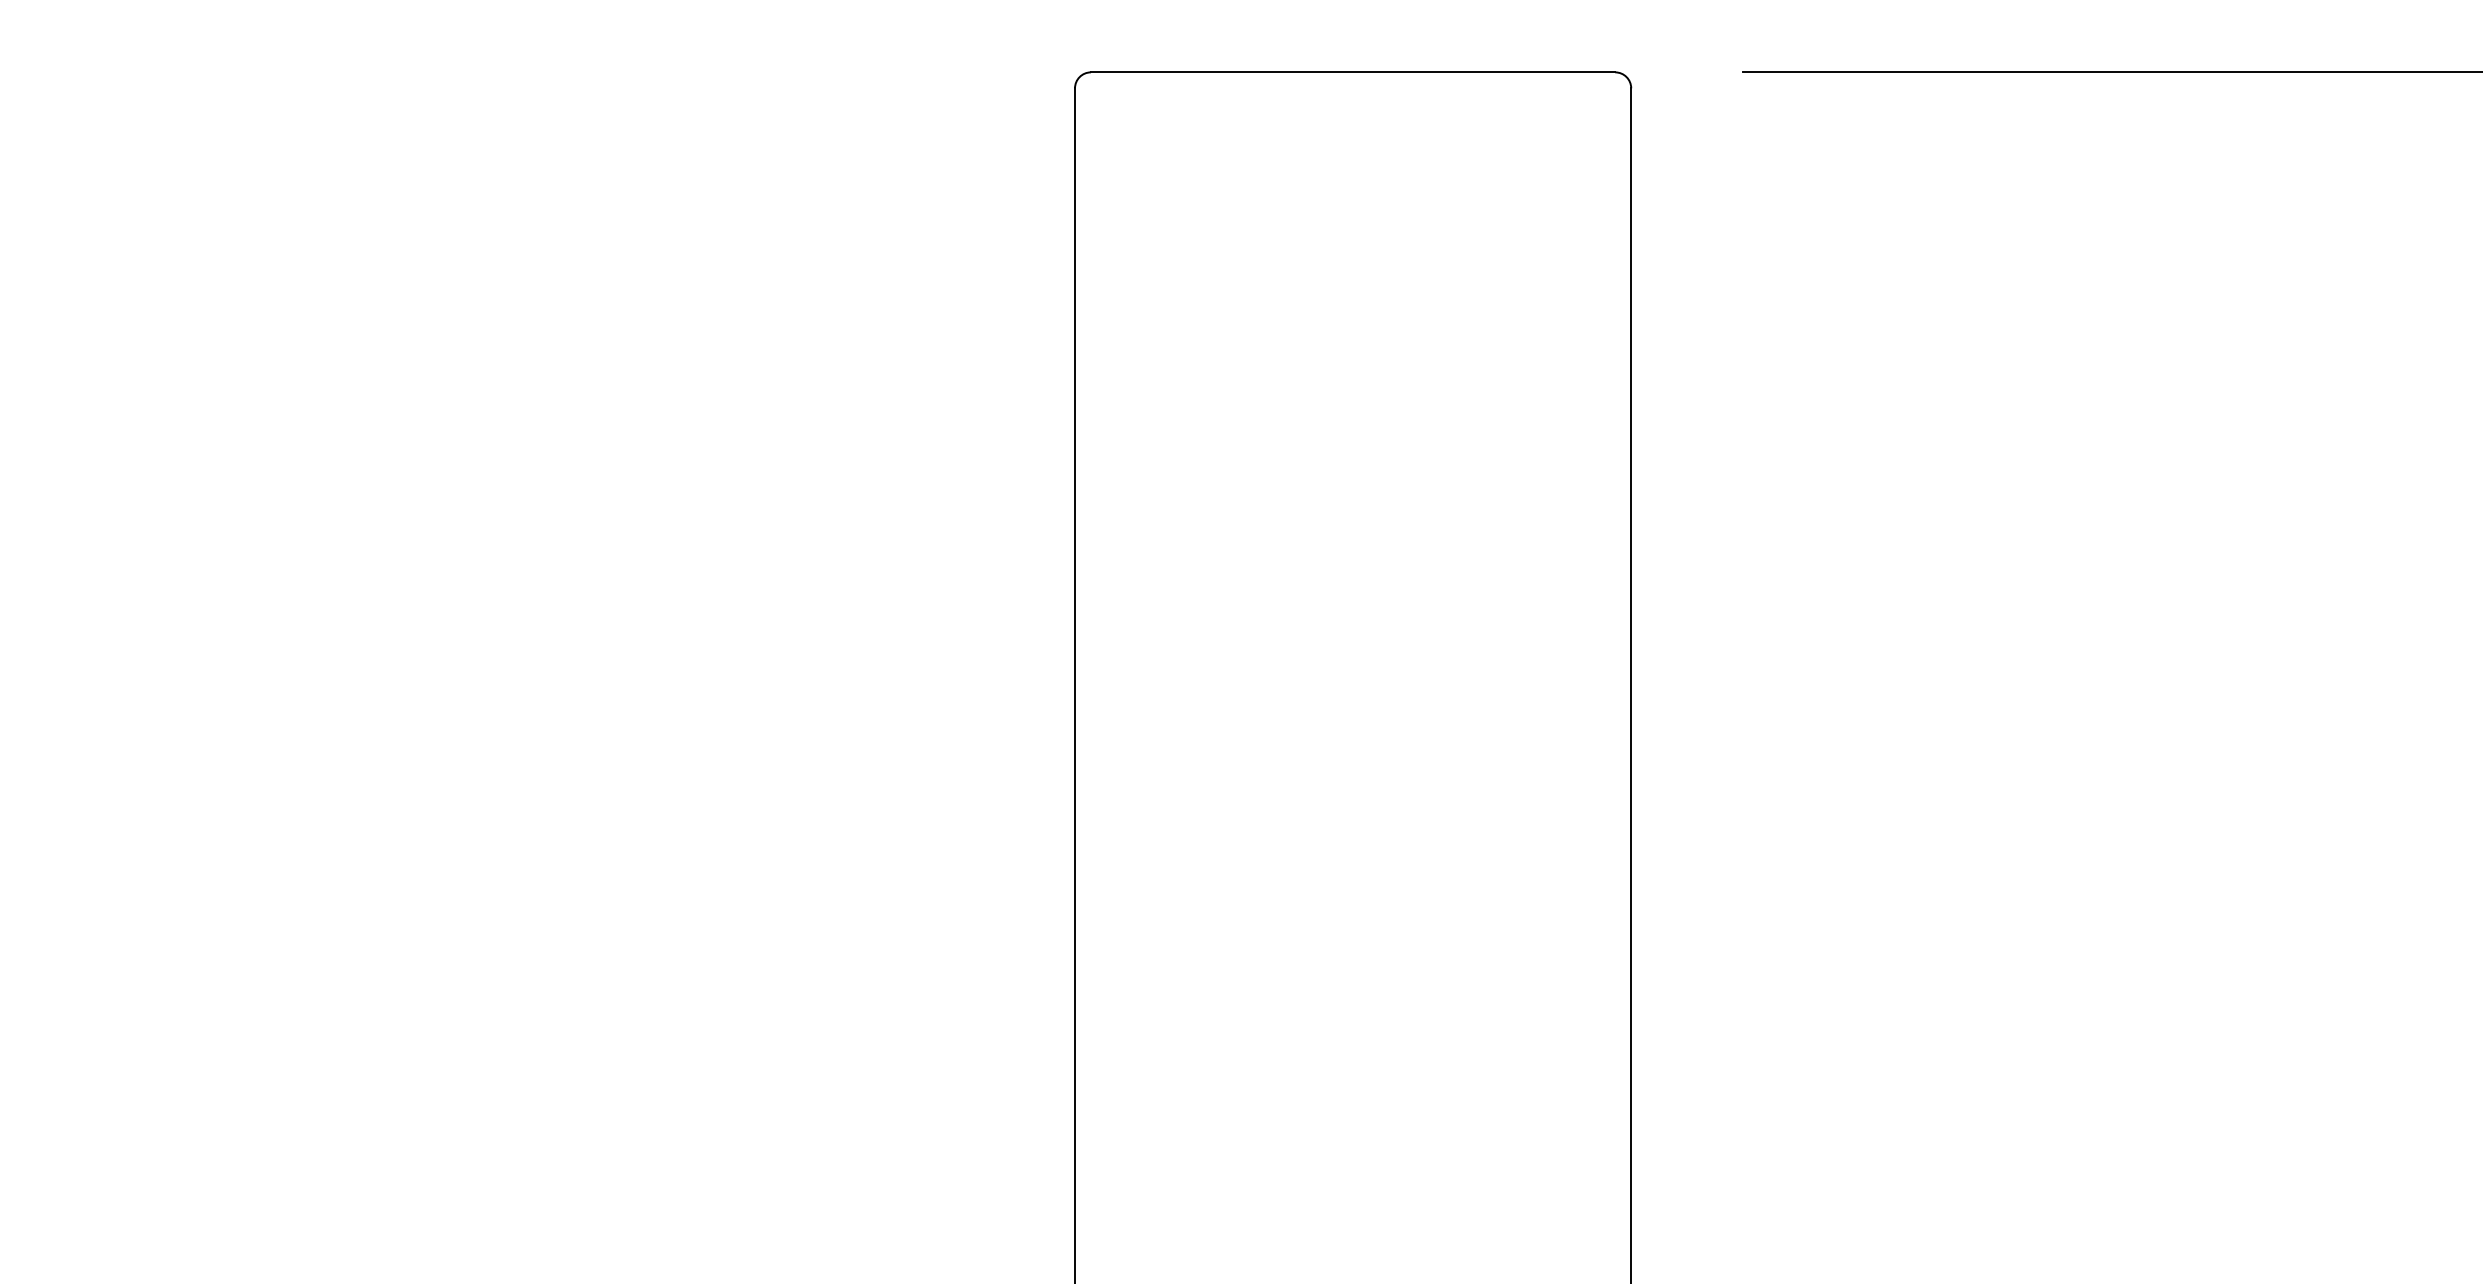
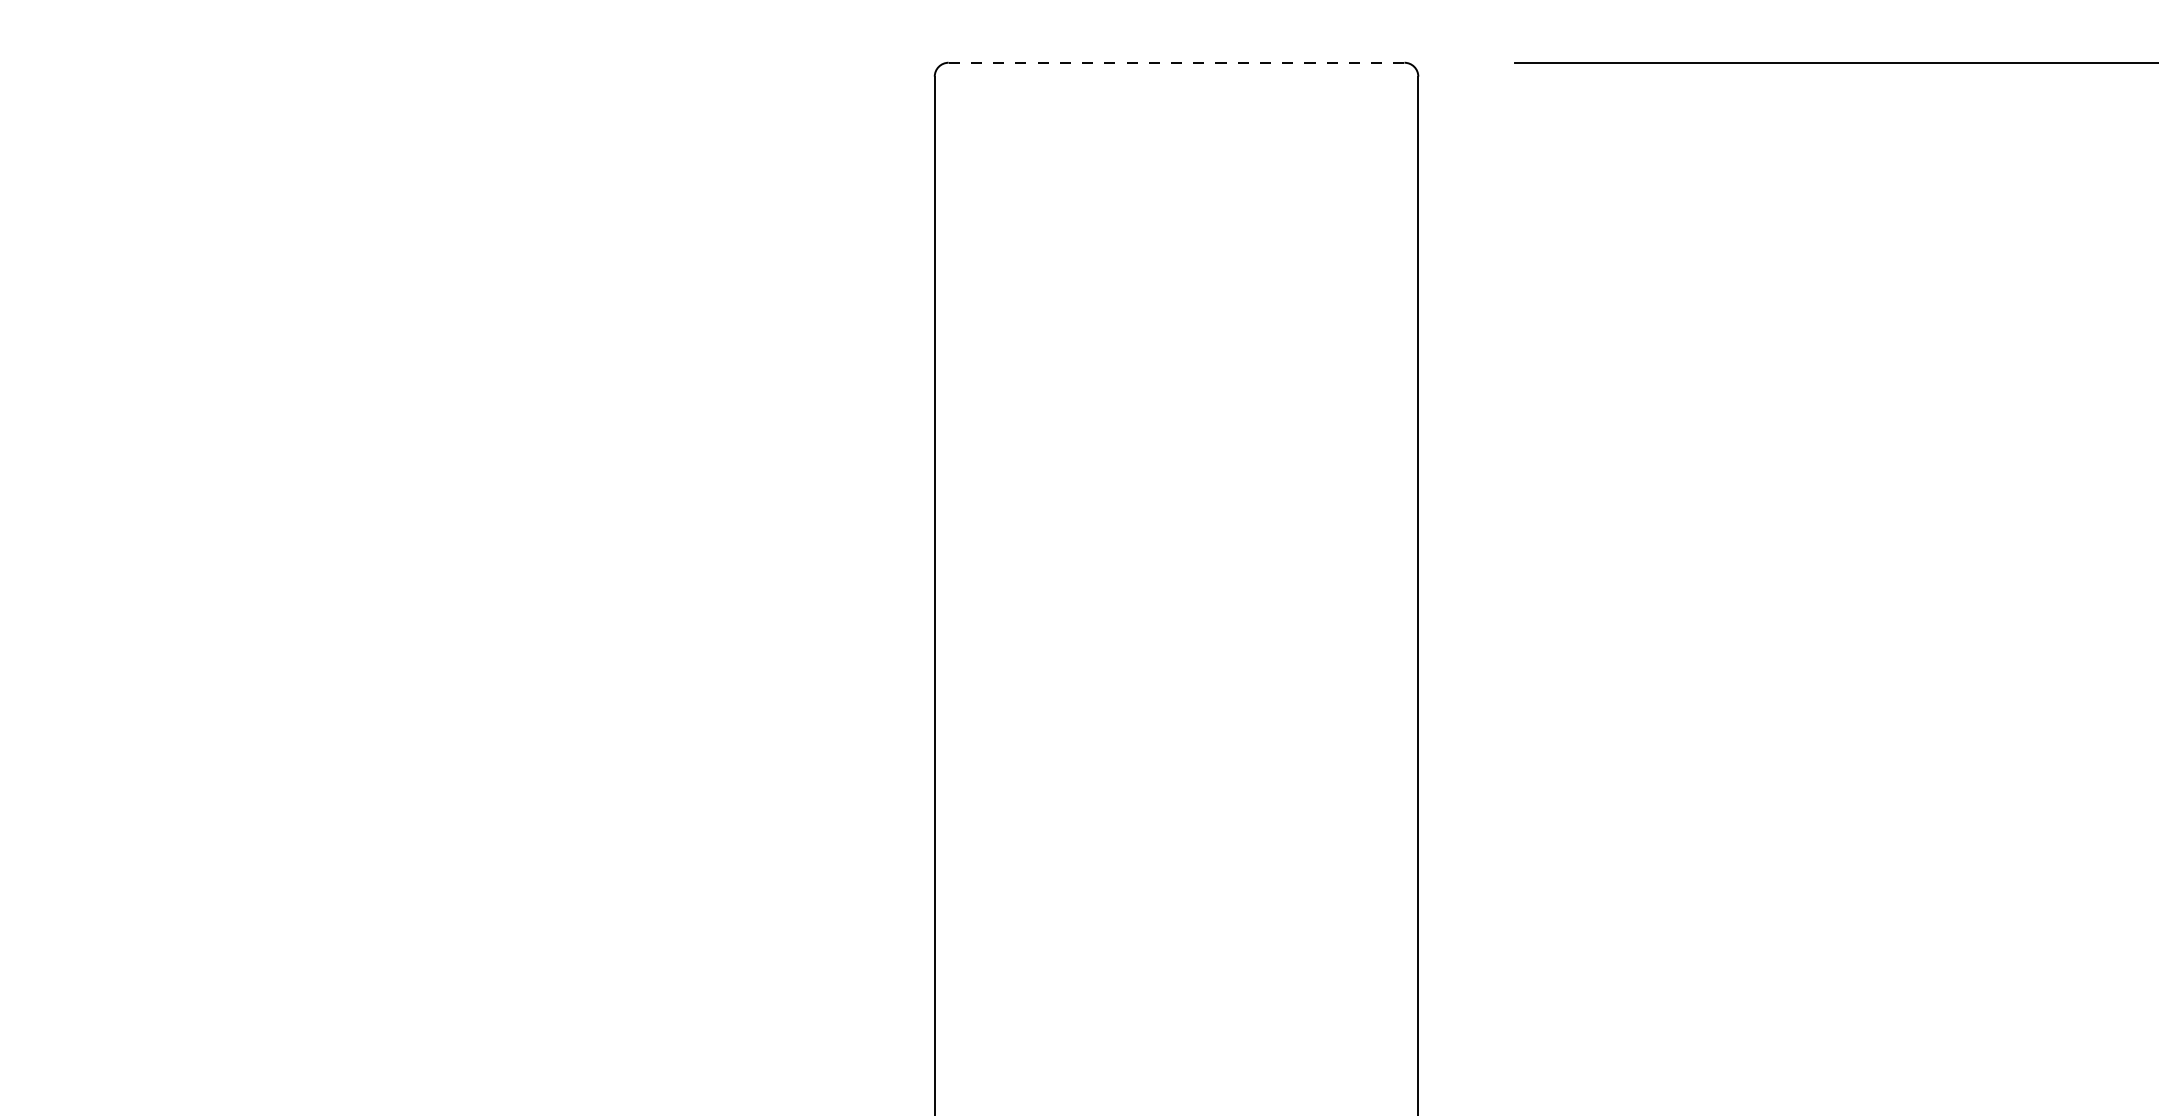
line: (1353, 72) -> (1176, 62), solid -> dashed

